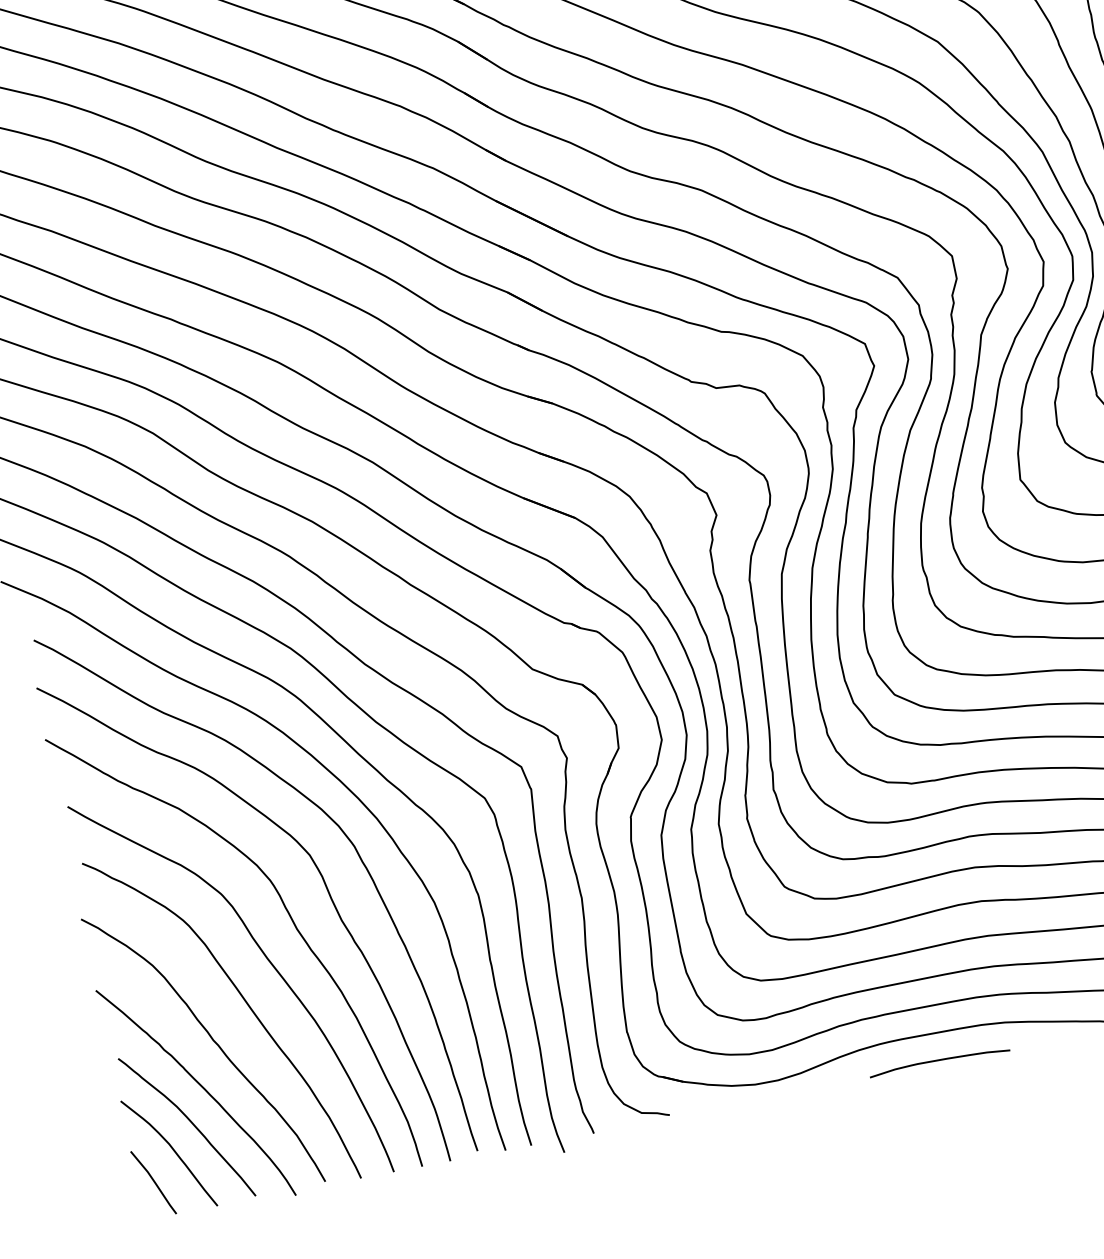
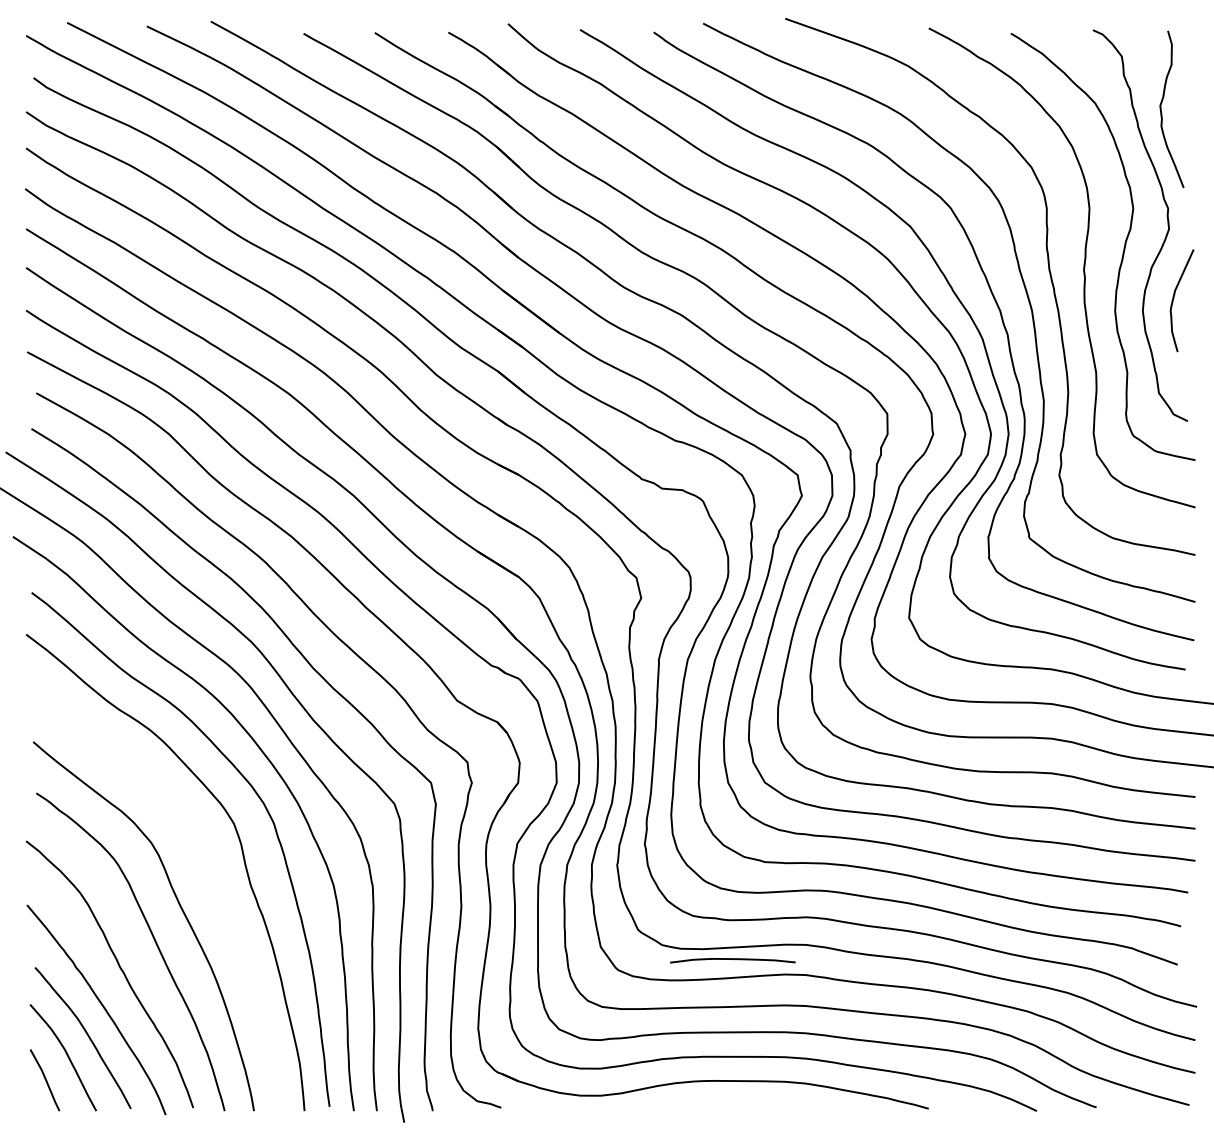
curve: (291, 922) -> (207, 878), removed
curve: (939, 1060) -> (732, 959), moved

